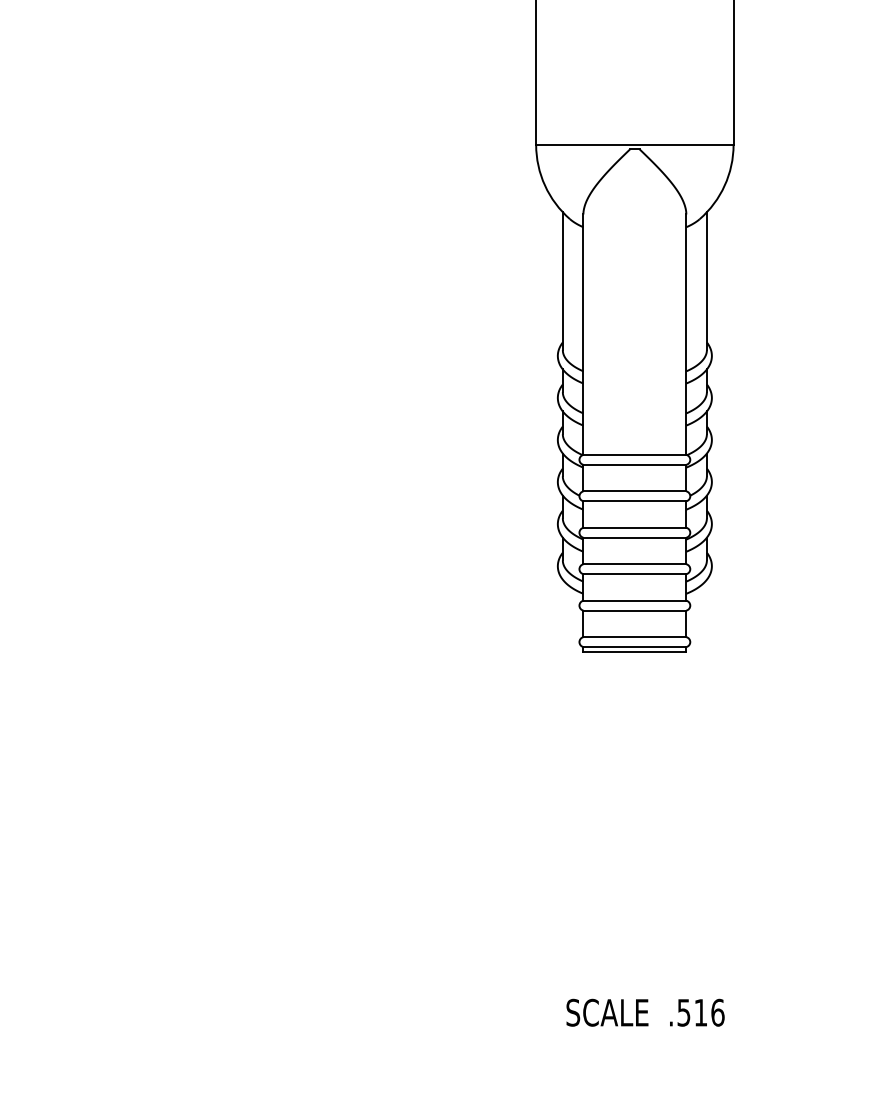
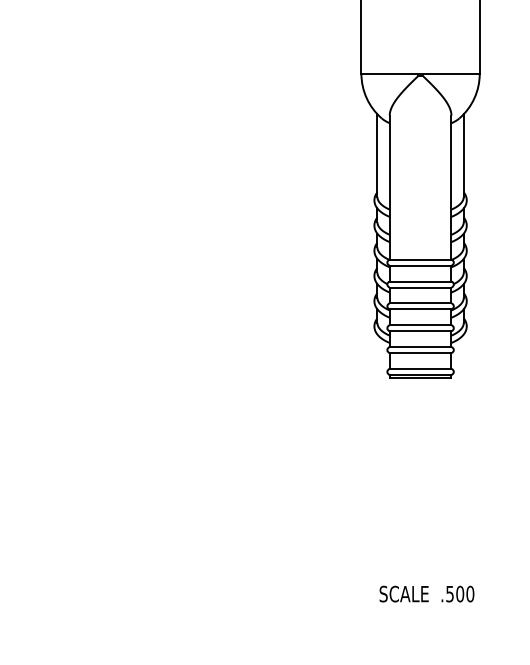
text: (709, 1011) -> (465, 593), .516 -> .500

